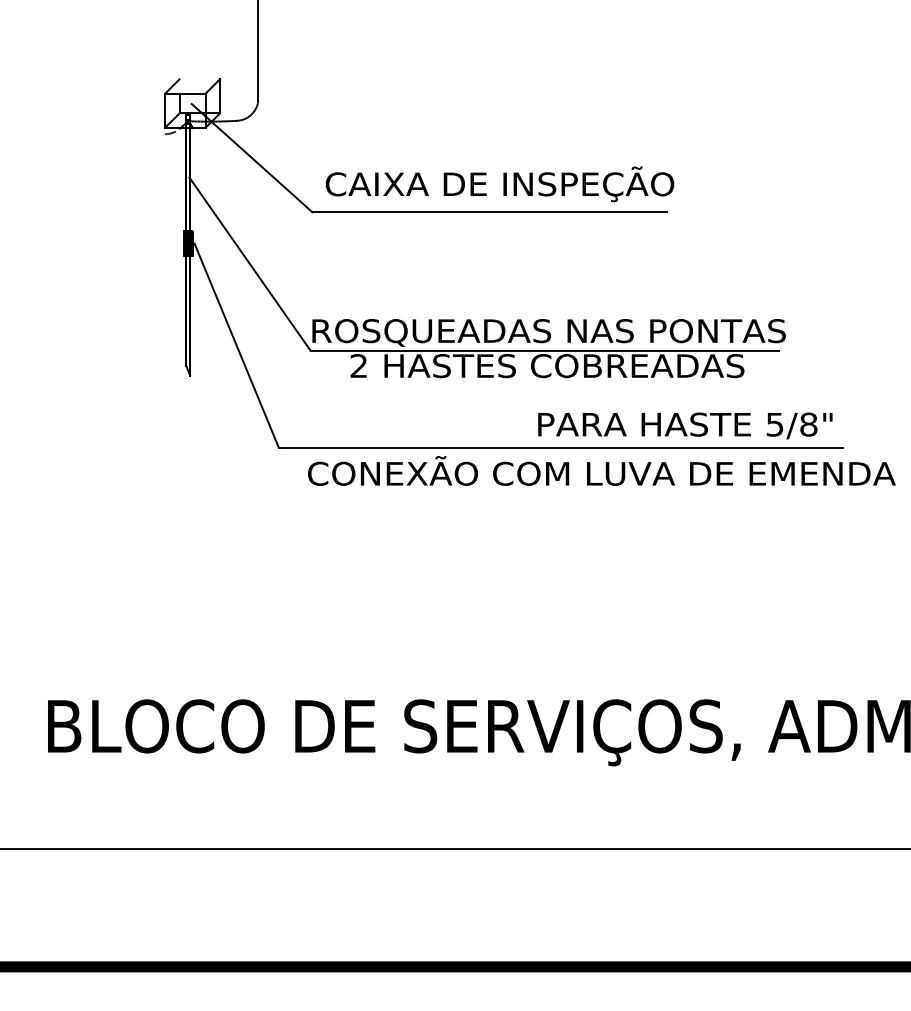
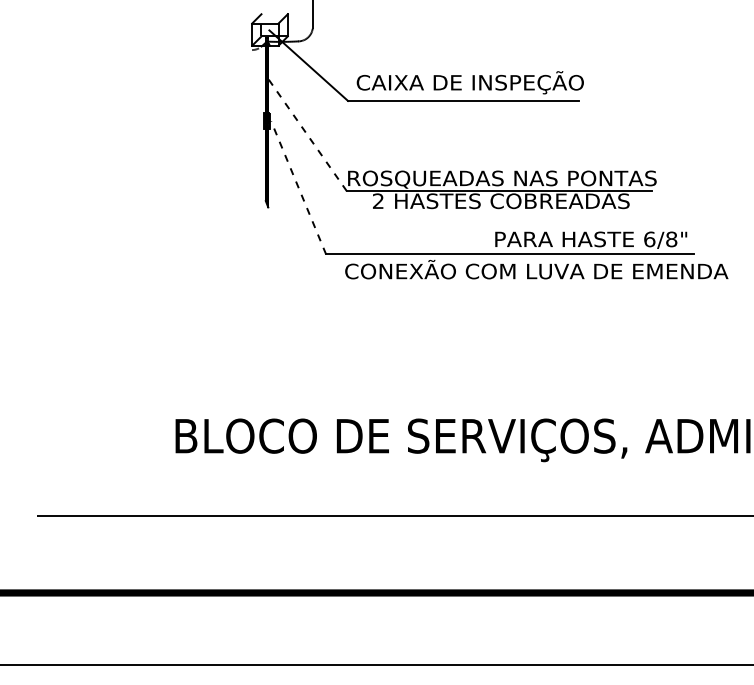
line: (250, 263) -> (307, 134), solid -> dashed
line: (236, 344) -> (298, 187), solid -> dashed
text: (774, 424) -> (649, 239), 5/8" -> 6/8"

